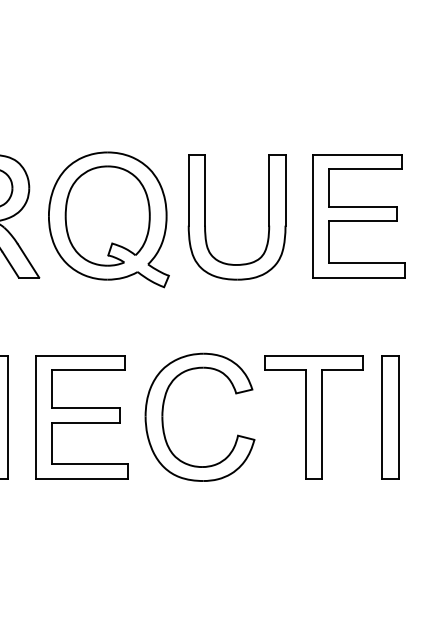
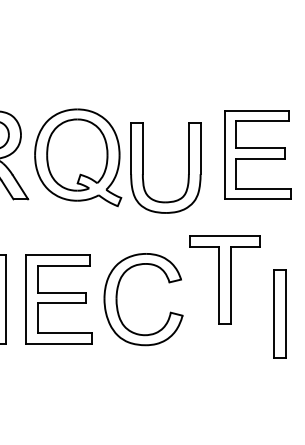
part: (205, 217) -> (143, 168), moved
part: (313, 417) -> (224, 280), moved
part: (390, 417) -> (280, 314), moved

